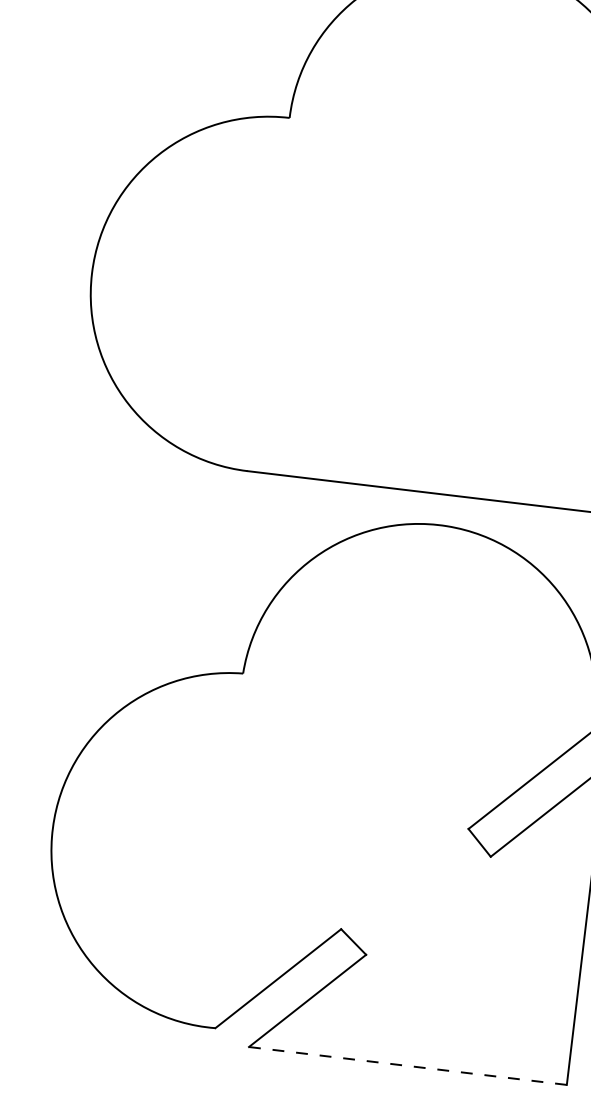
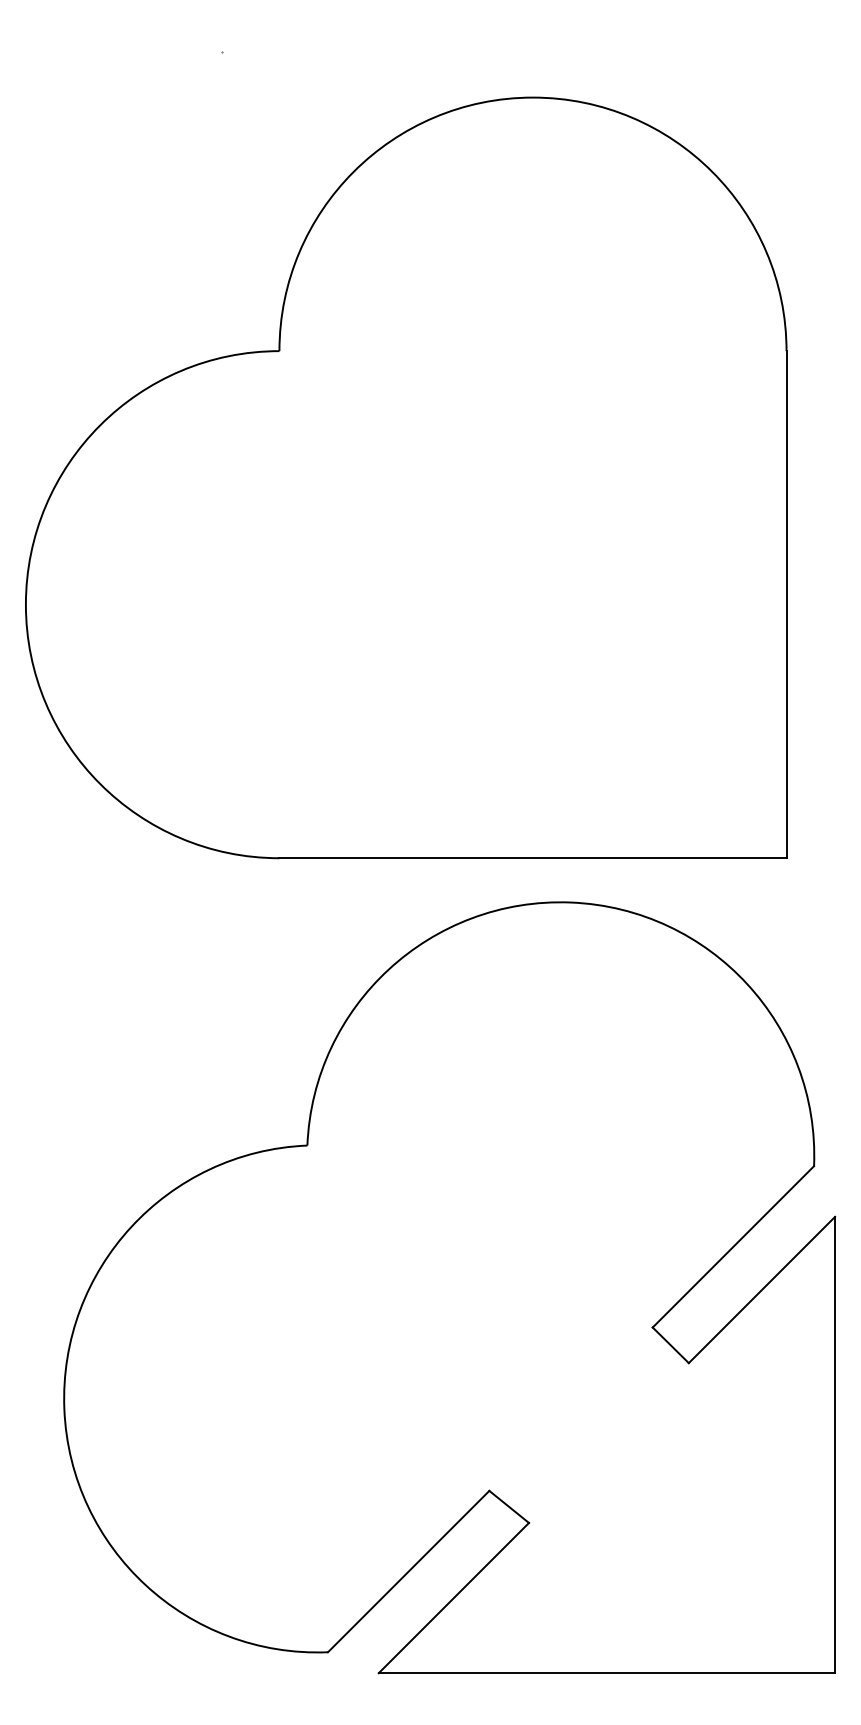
line: (407, 1066) -> (606, 1673), dashed -> solid

